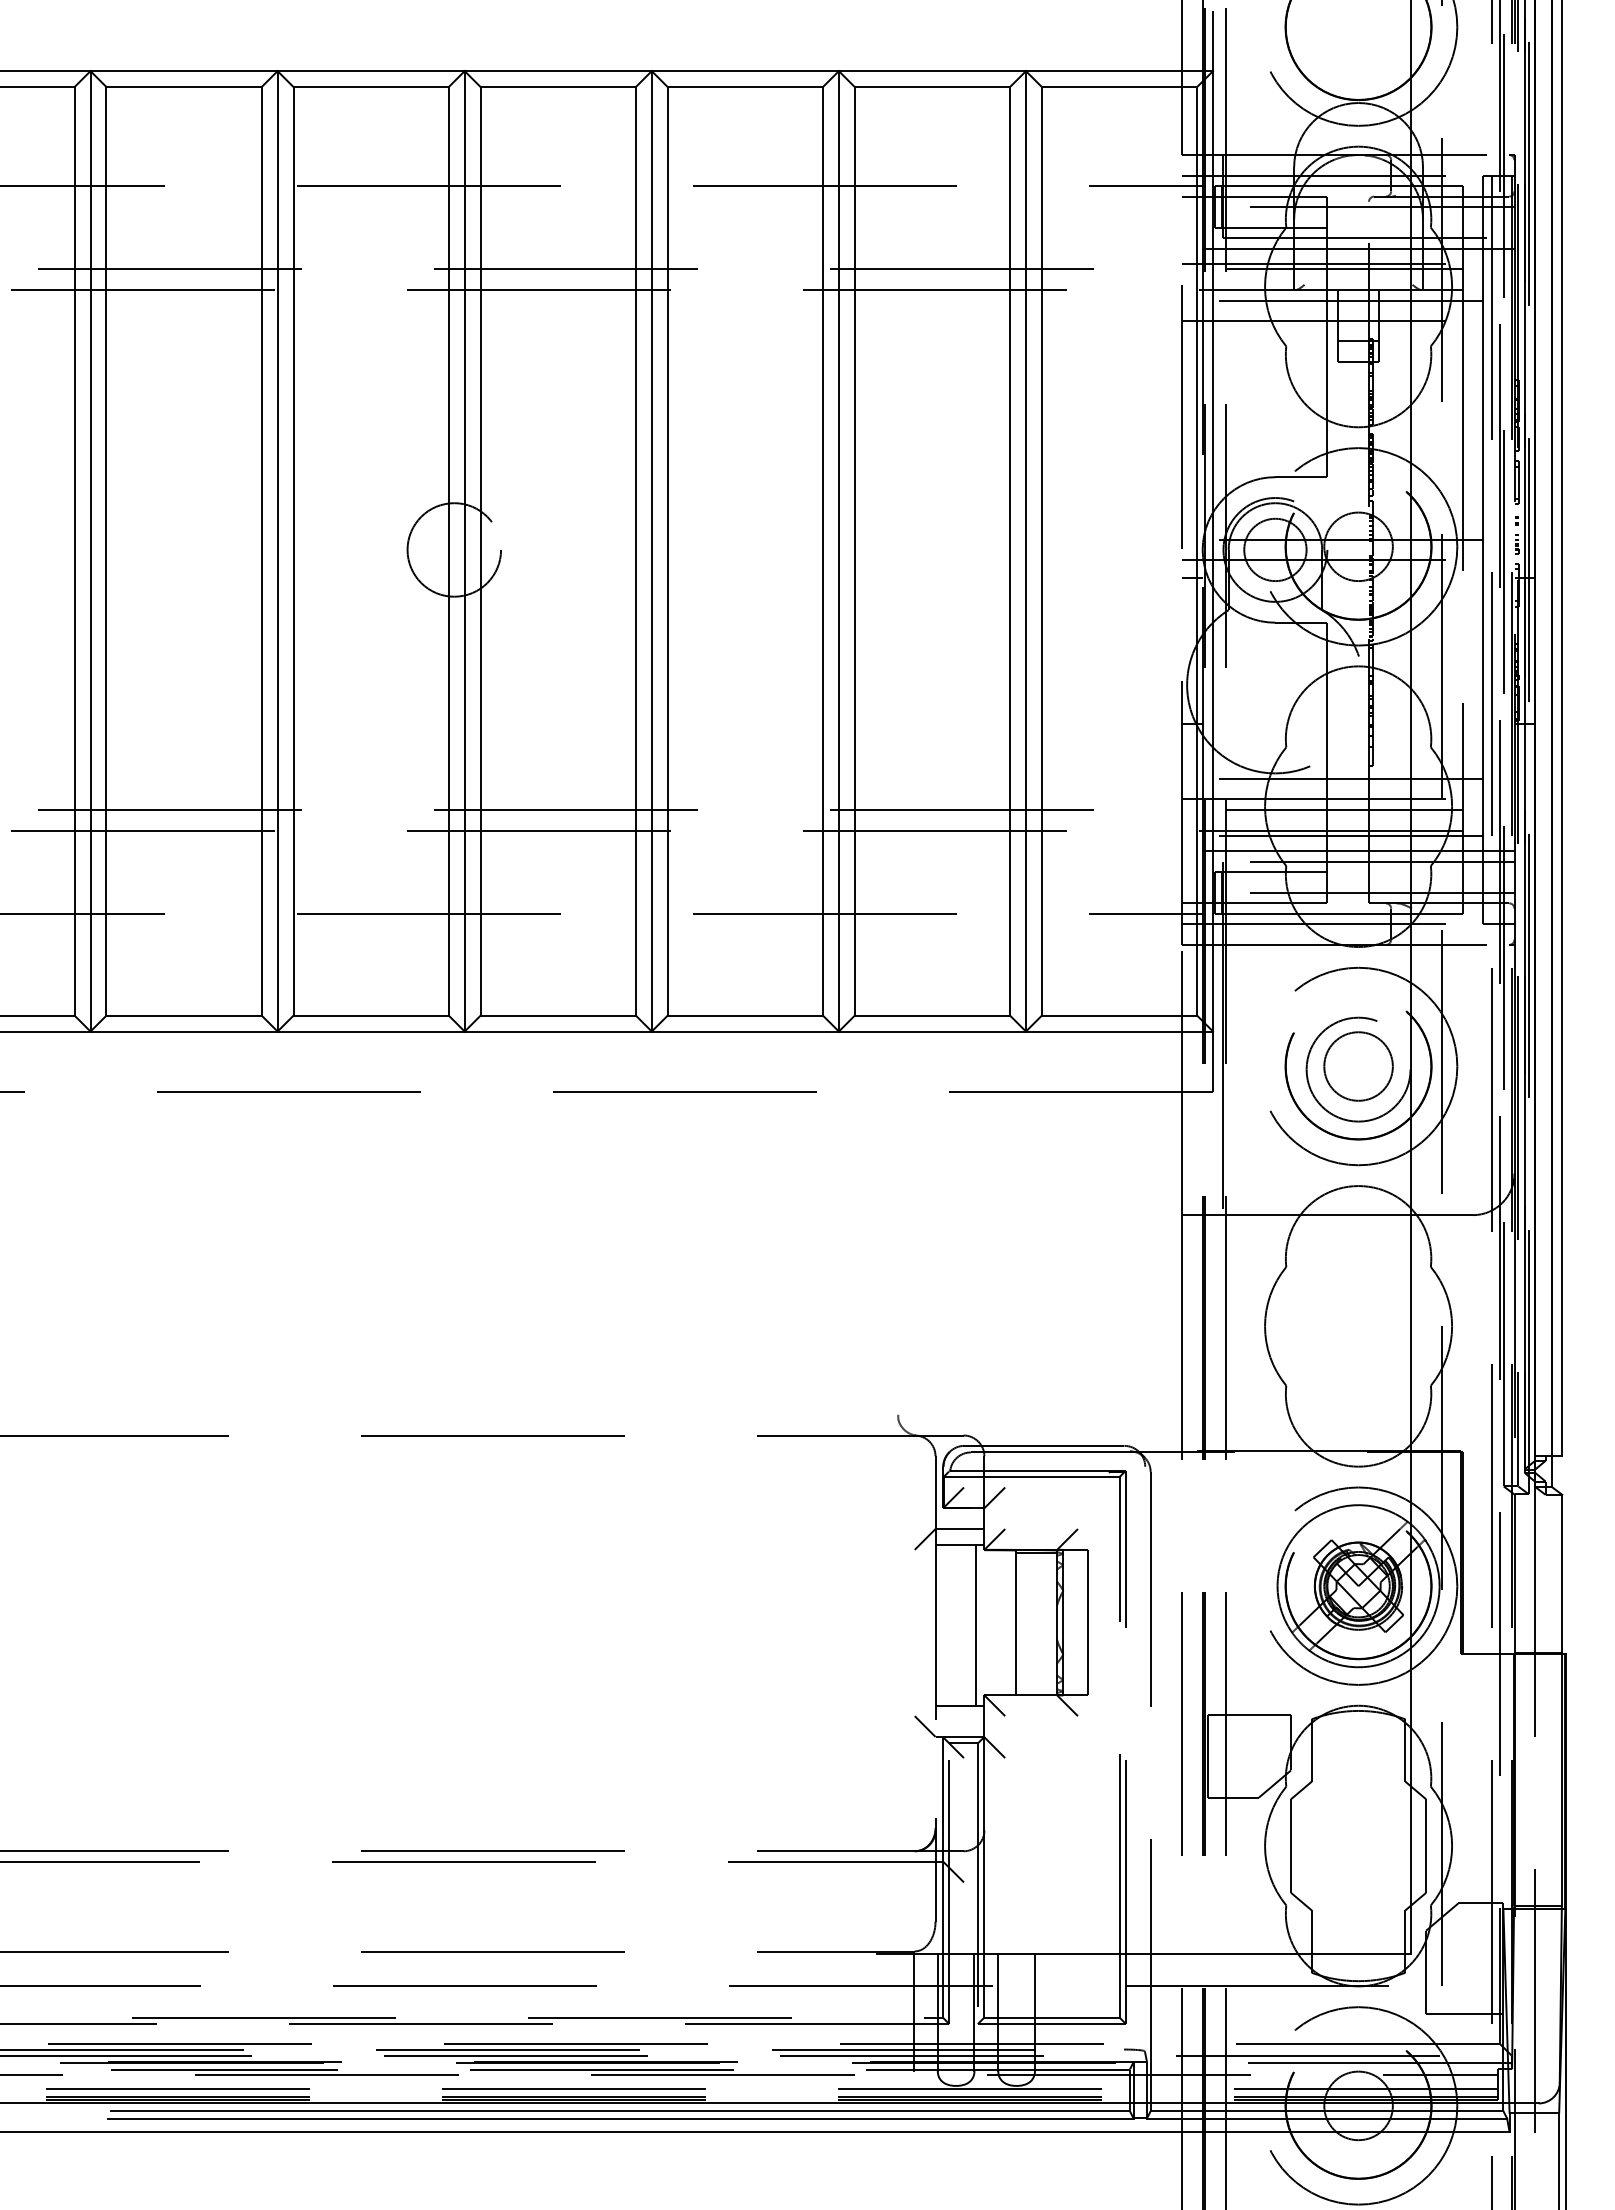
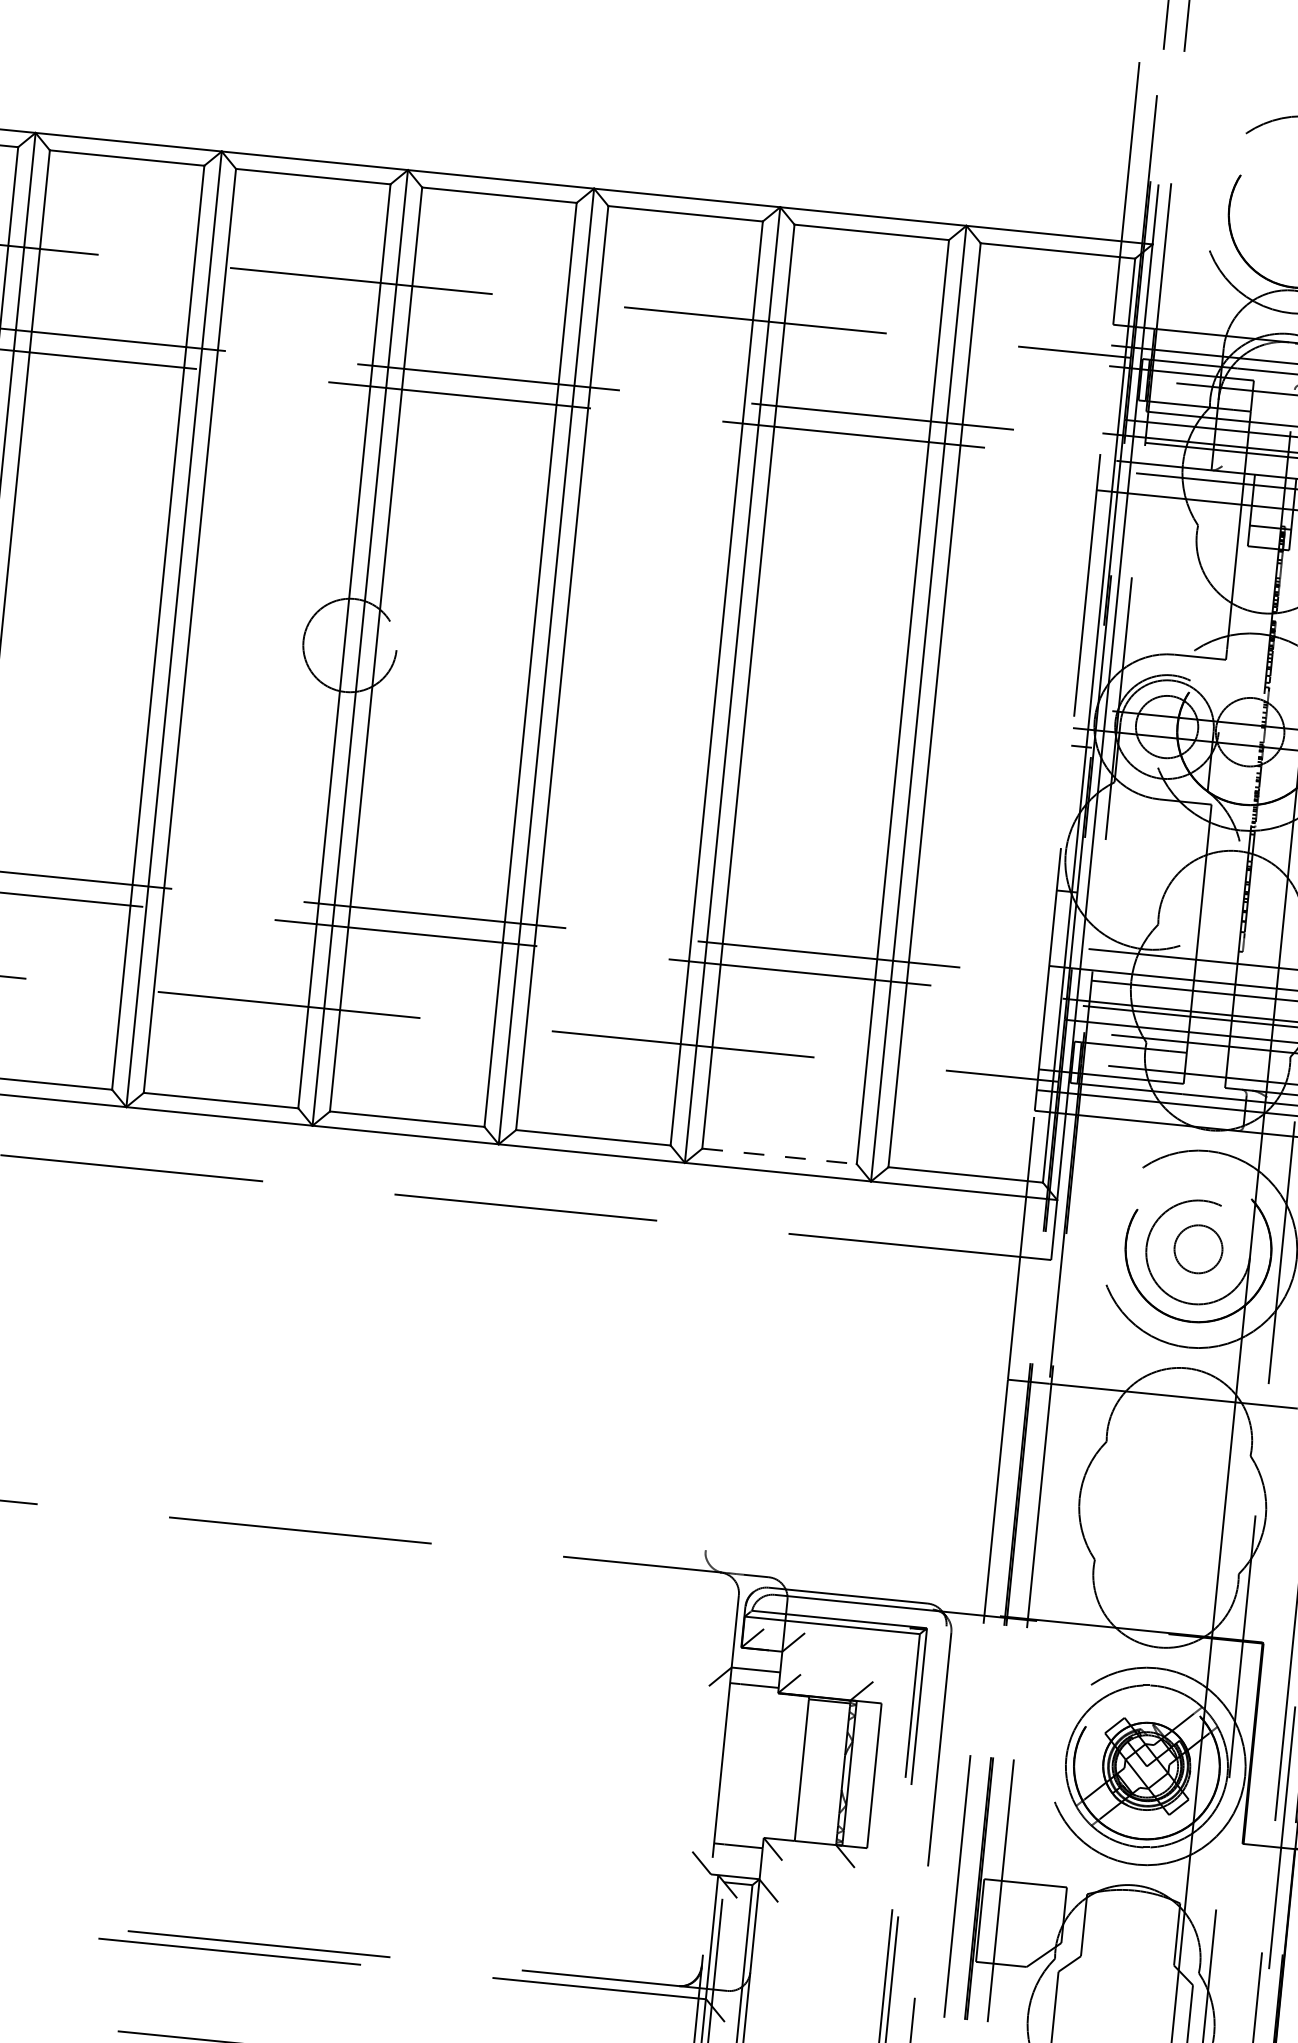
line: (932, 1015) -> (779, 1156), solid -> dashed
circle: (1358, 1066) -> (1198, 1249), size x0.7
line: (975, 1624) -> (761, 1766), removed

